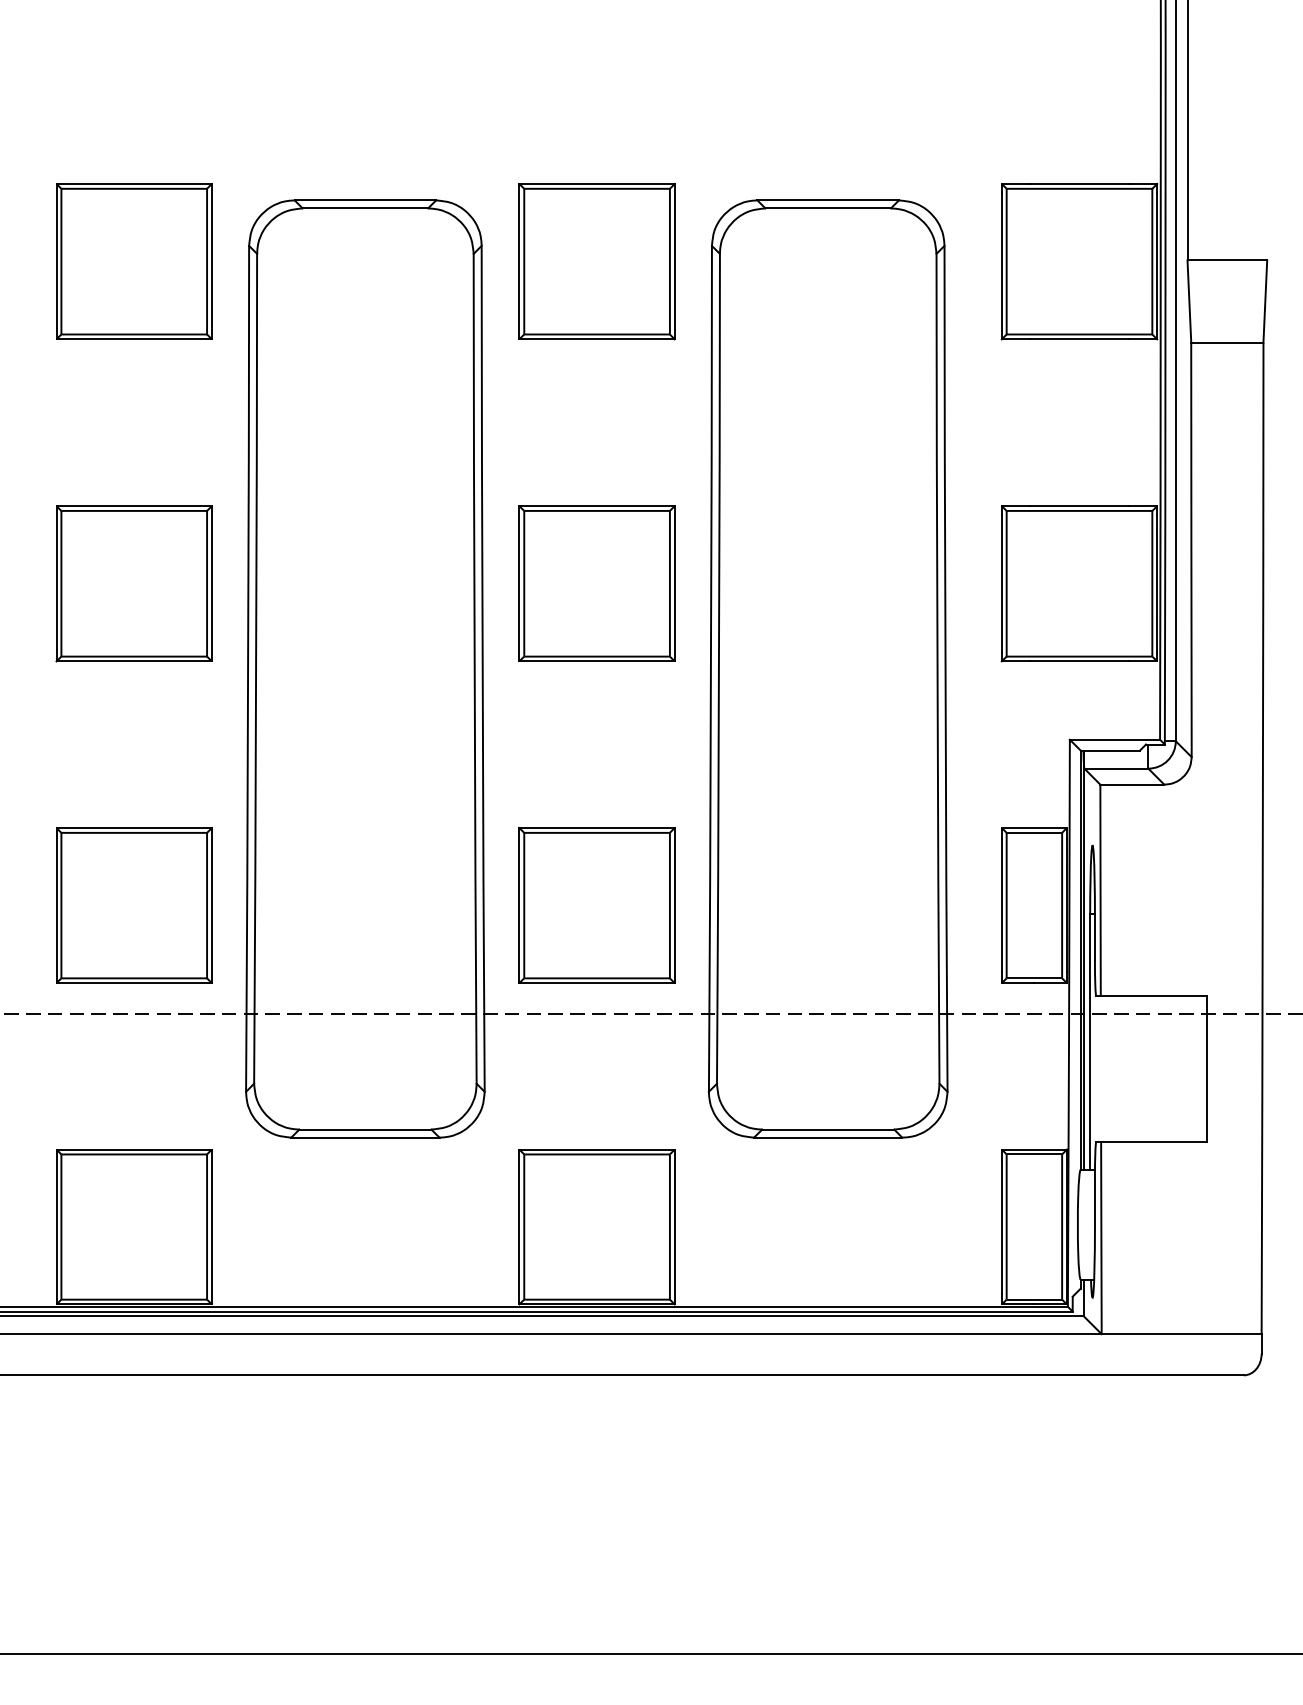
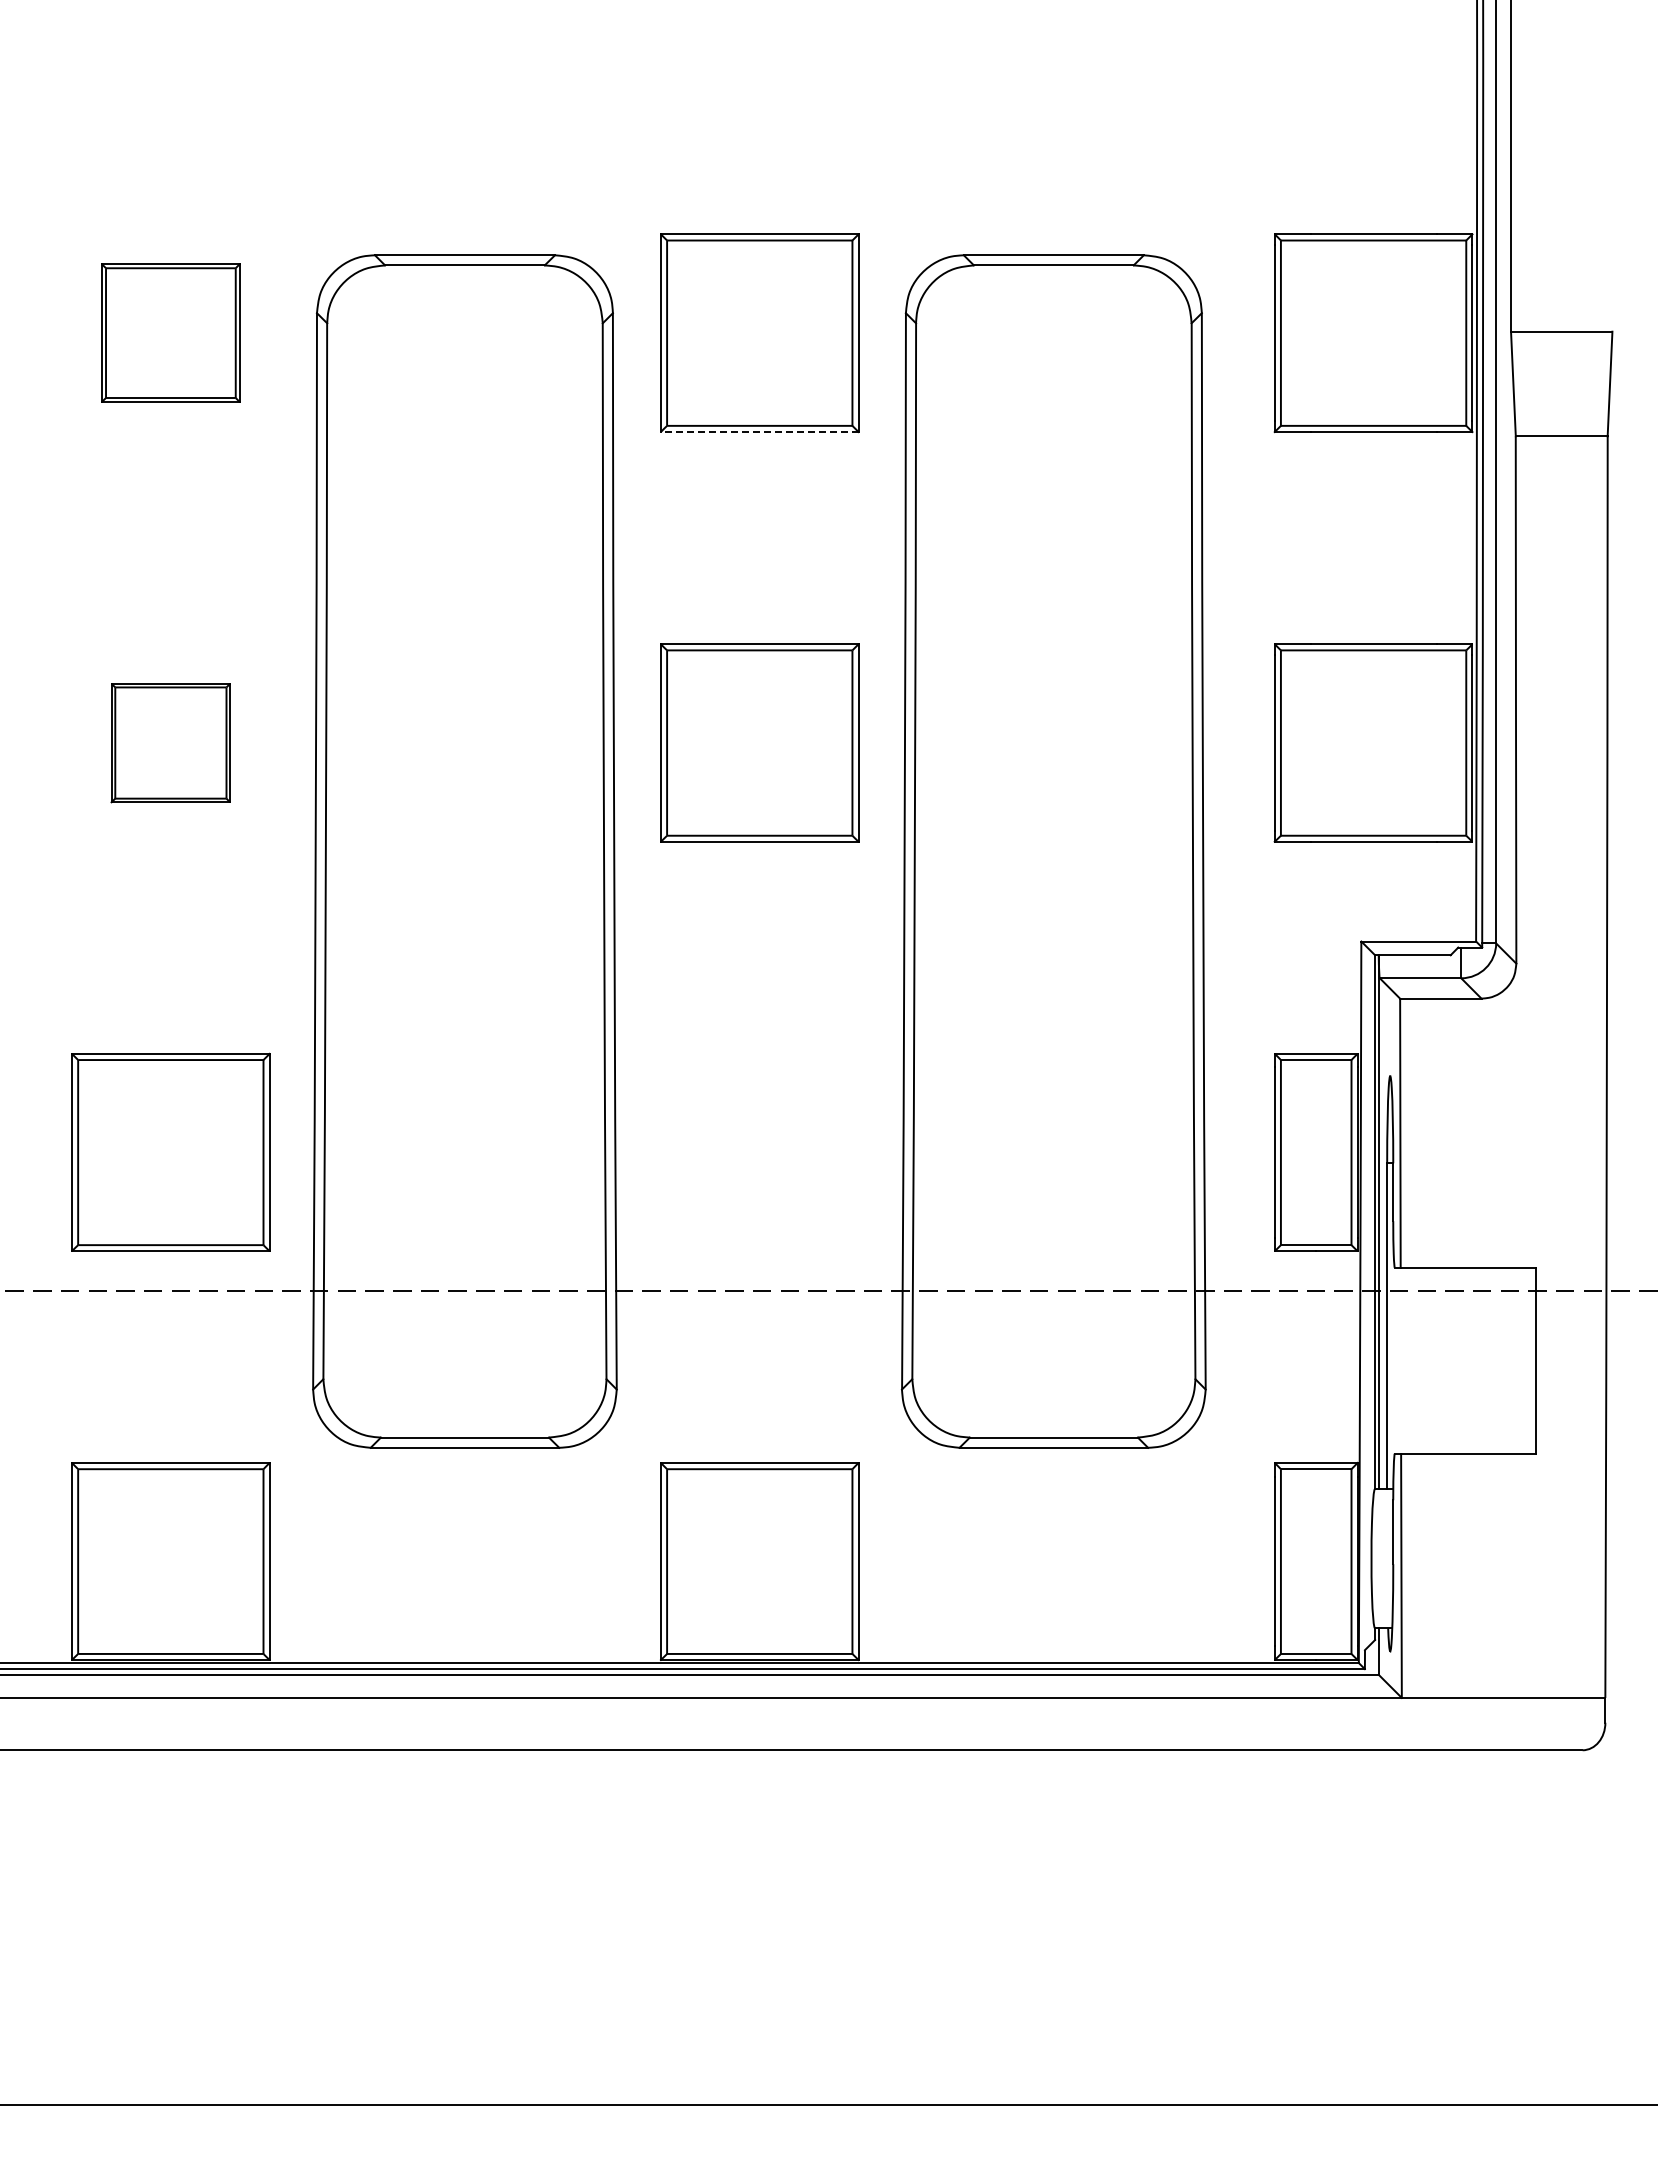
part: (133, 261) -> (170, 332), size x0.7
line: (596, 339) -> (759, 432), solid -> dashed
part: (133, 583) -> (170, 742), size x0.6
part: (596, 904) -> (759, 1151), removed

